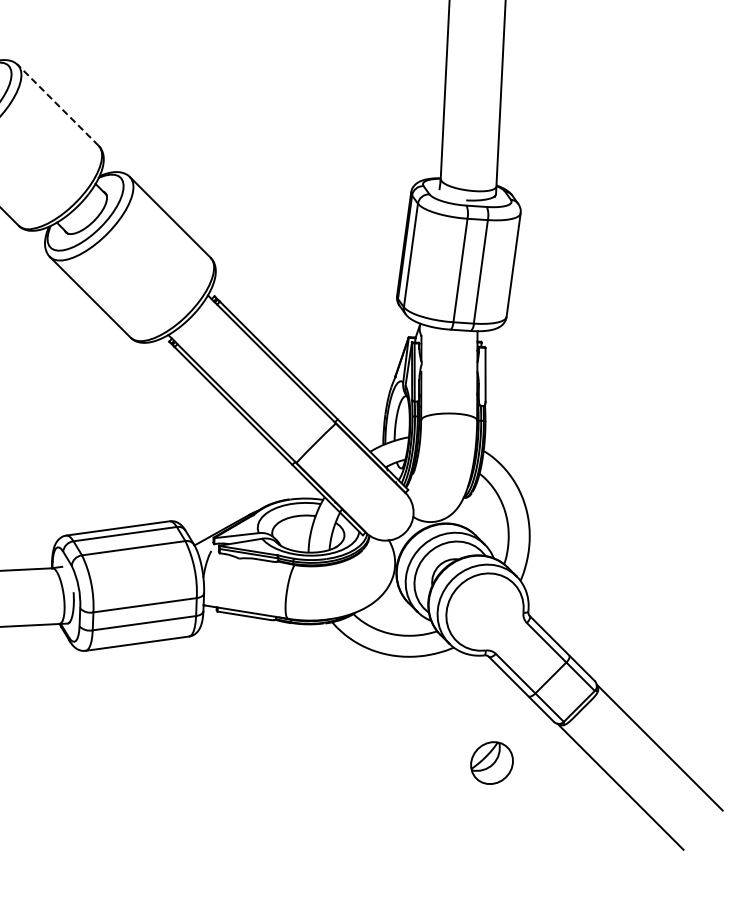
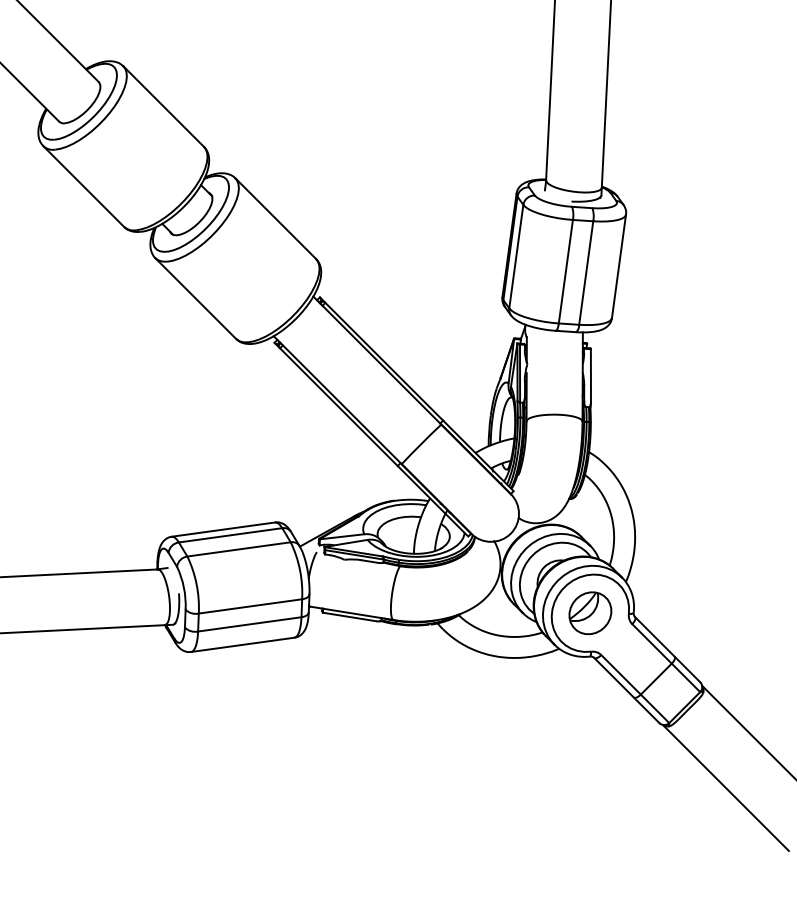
line: (58, 105) -> (163, 106), dashed -> solid
part: (492, 763) -> (590, 613), moved

